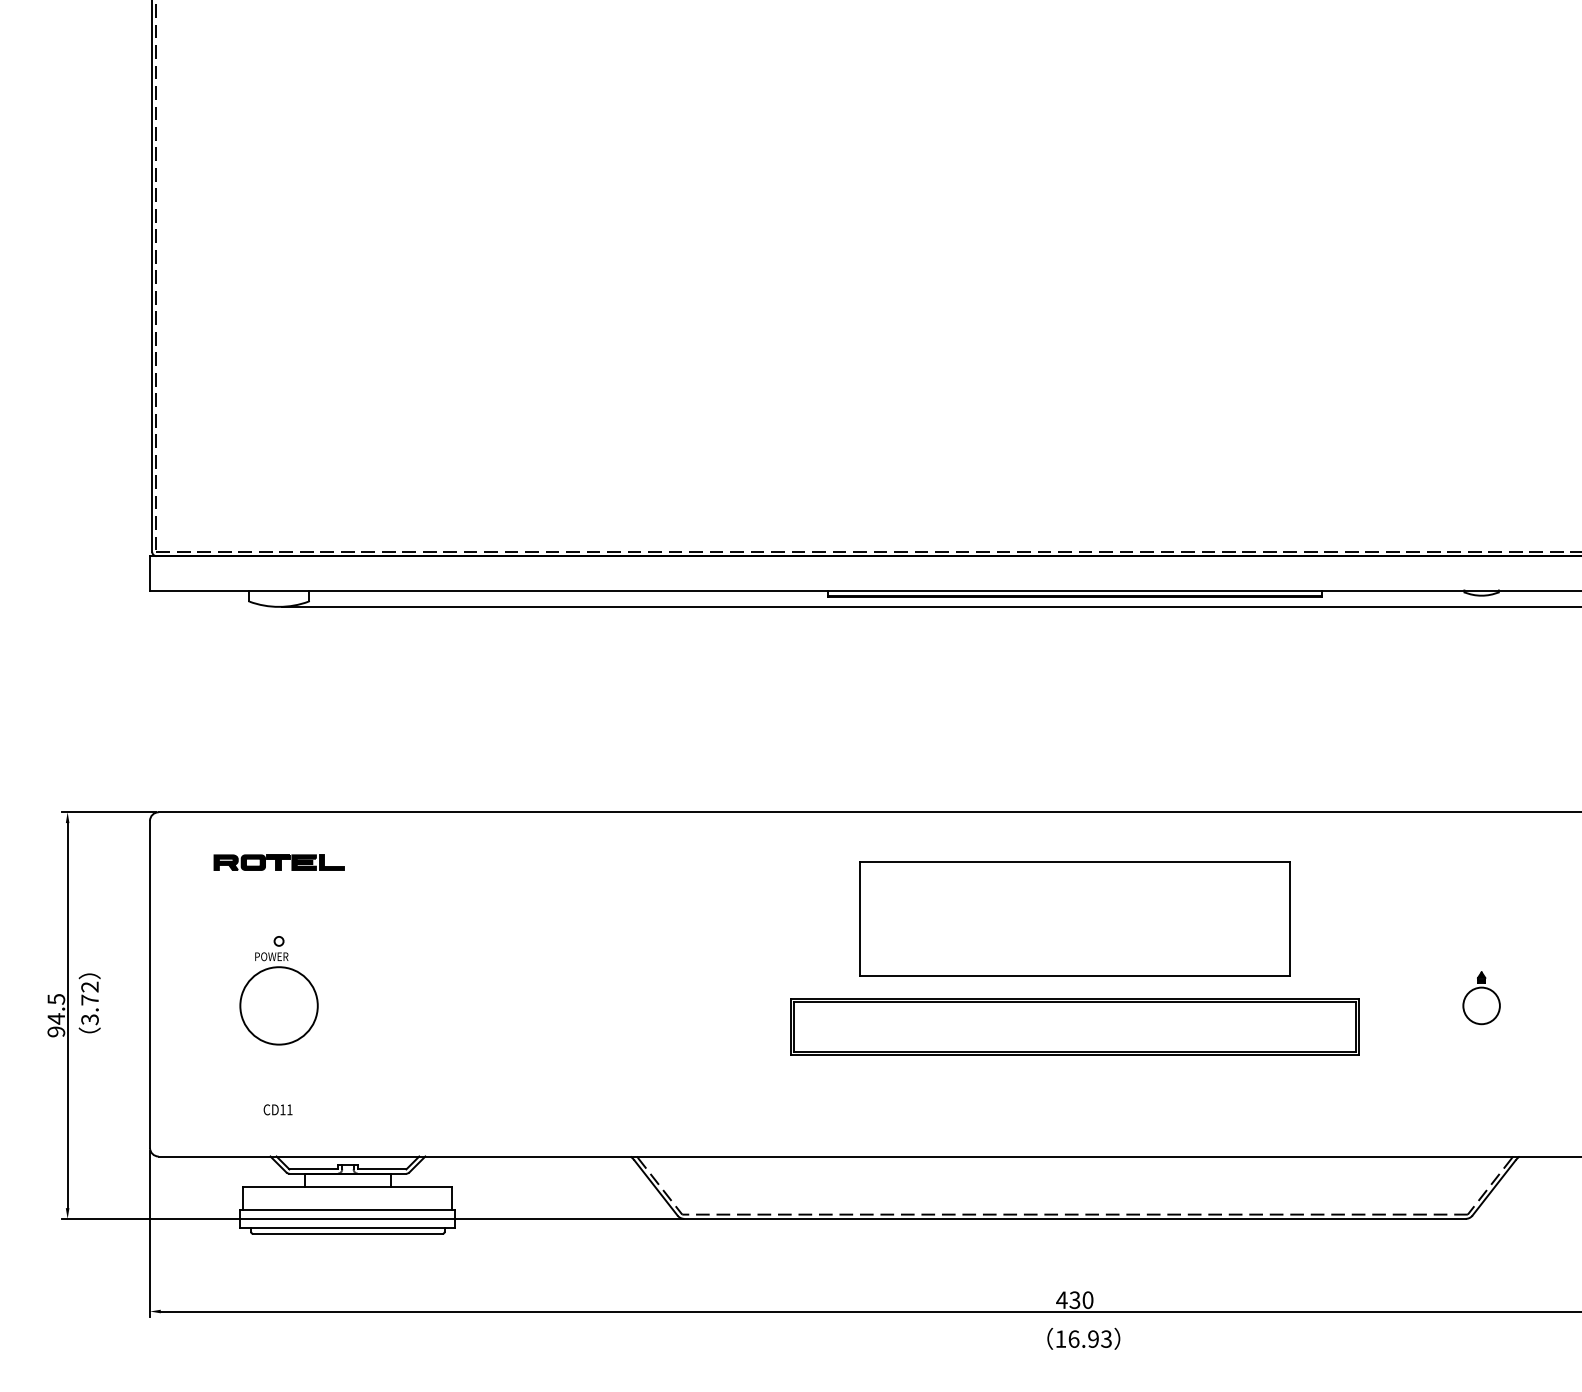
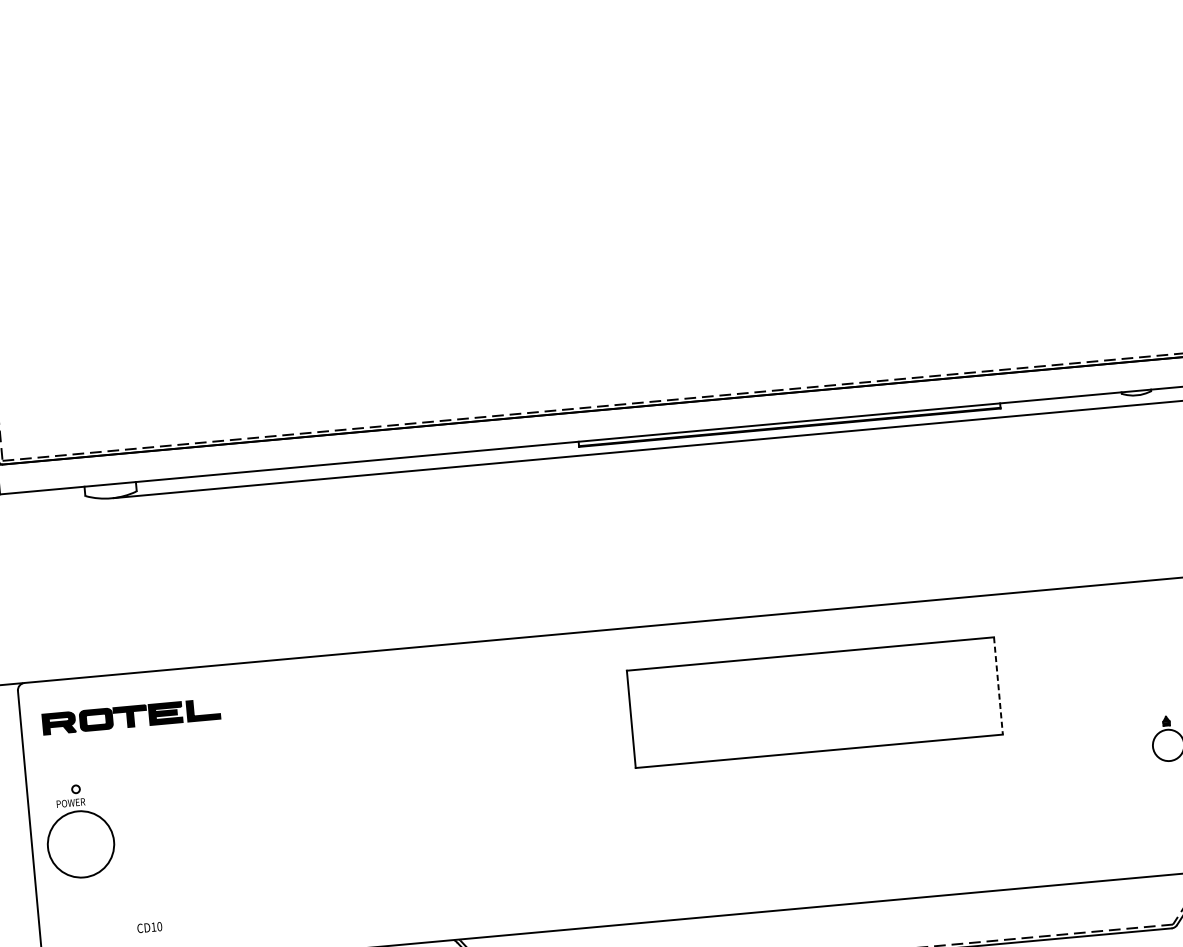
part: (278, 862) -> (130, 716), size x1.6
line: (1290, 919) -> (998, 686), solid -> dashed
part: (278, 990) -> (79, 831), moved
part: (1074, 1026) -> (822, 794), removed
text: (289, 1109) -> (159, 926), CD11 -> CD10

